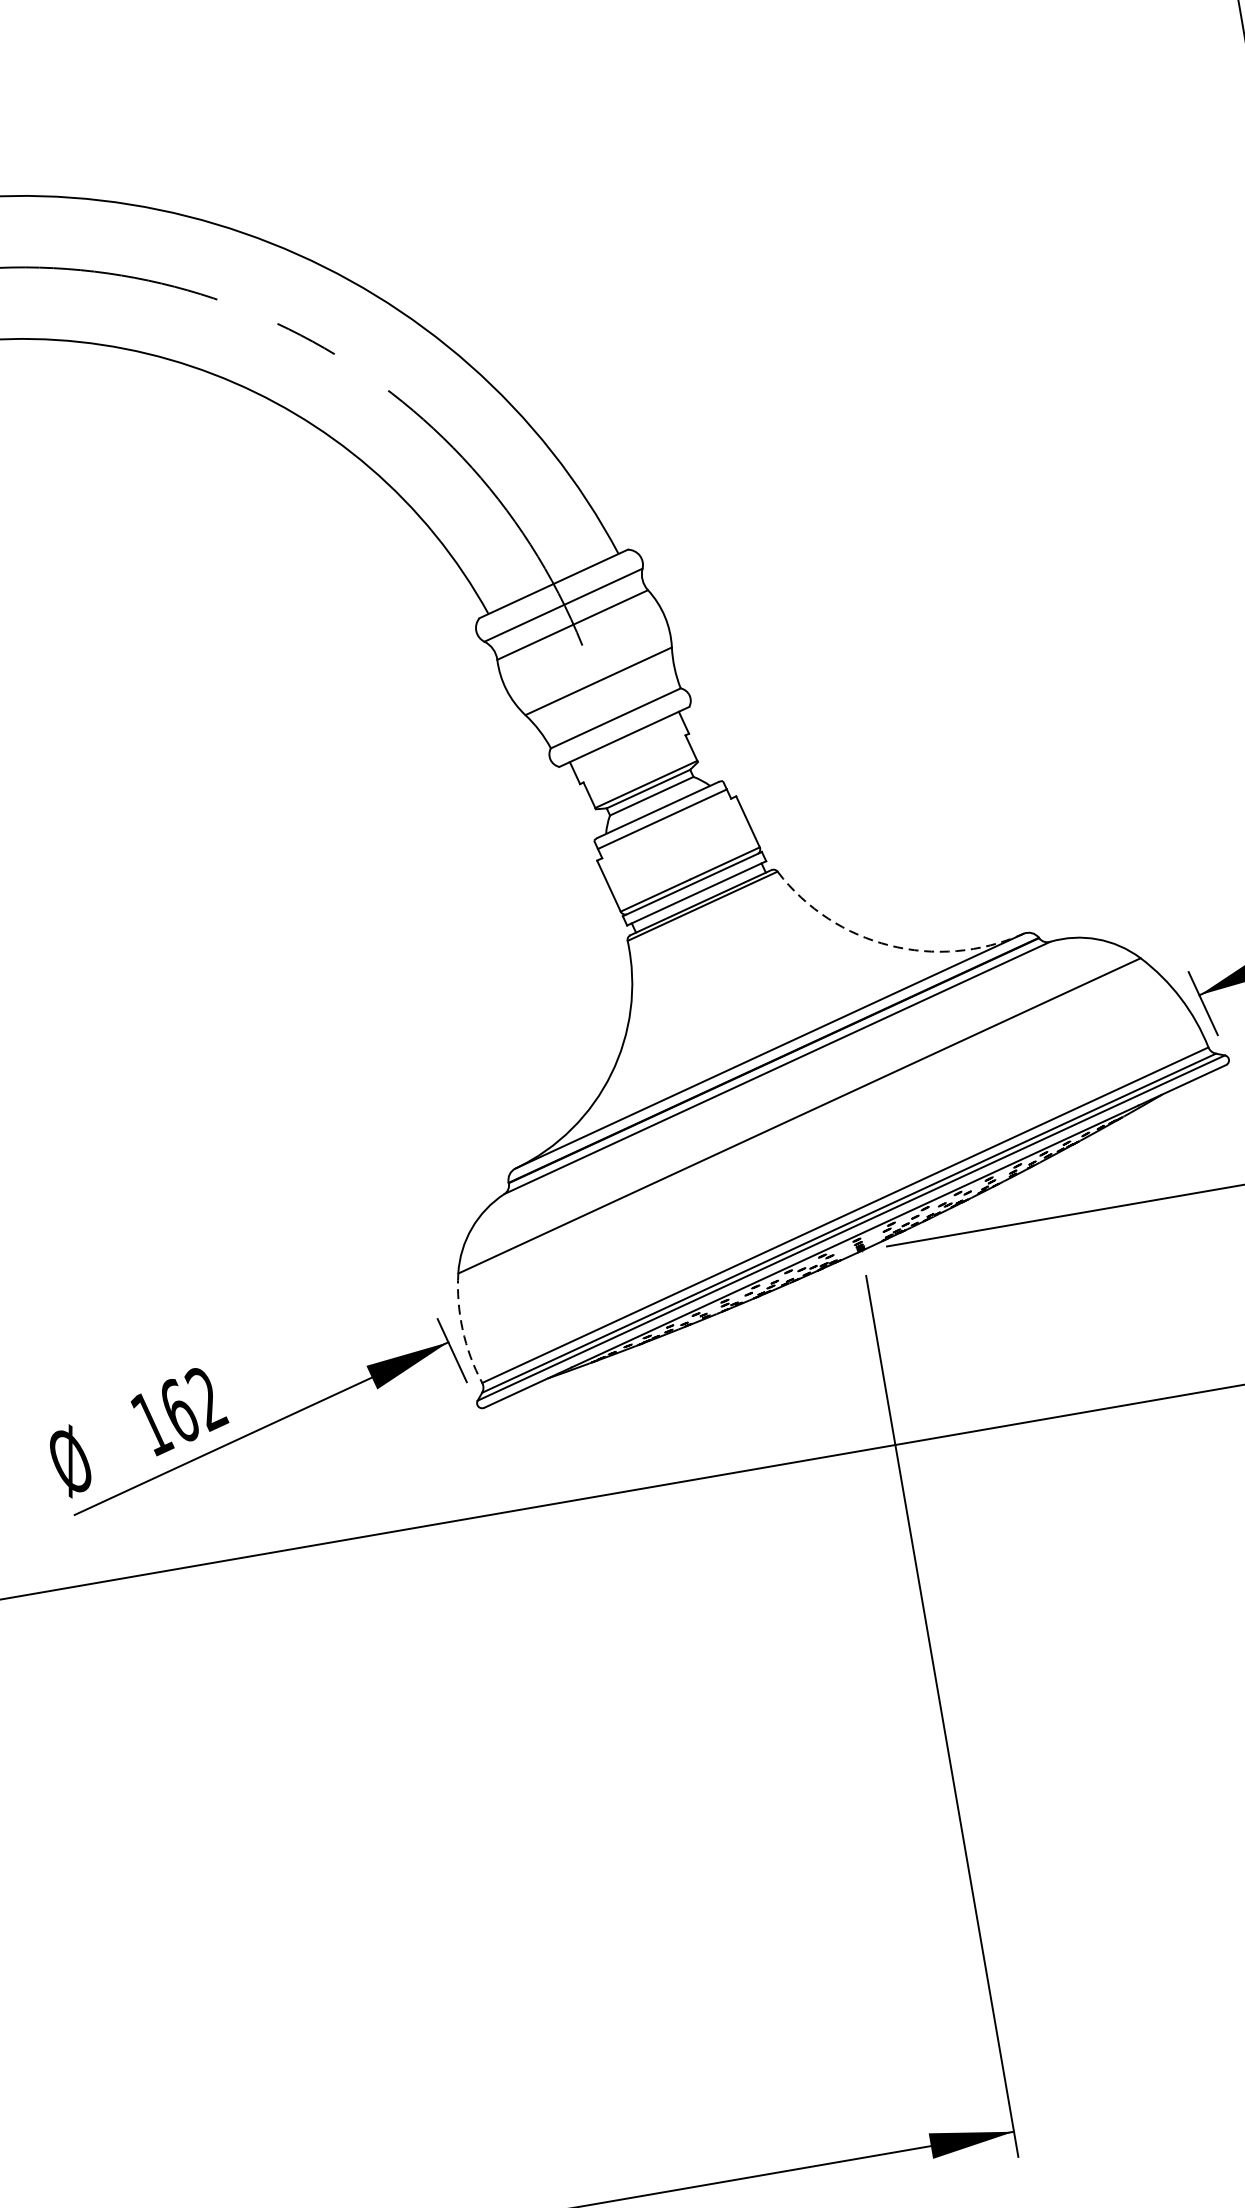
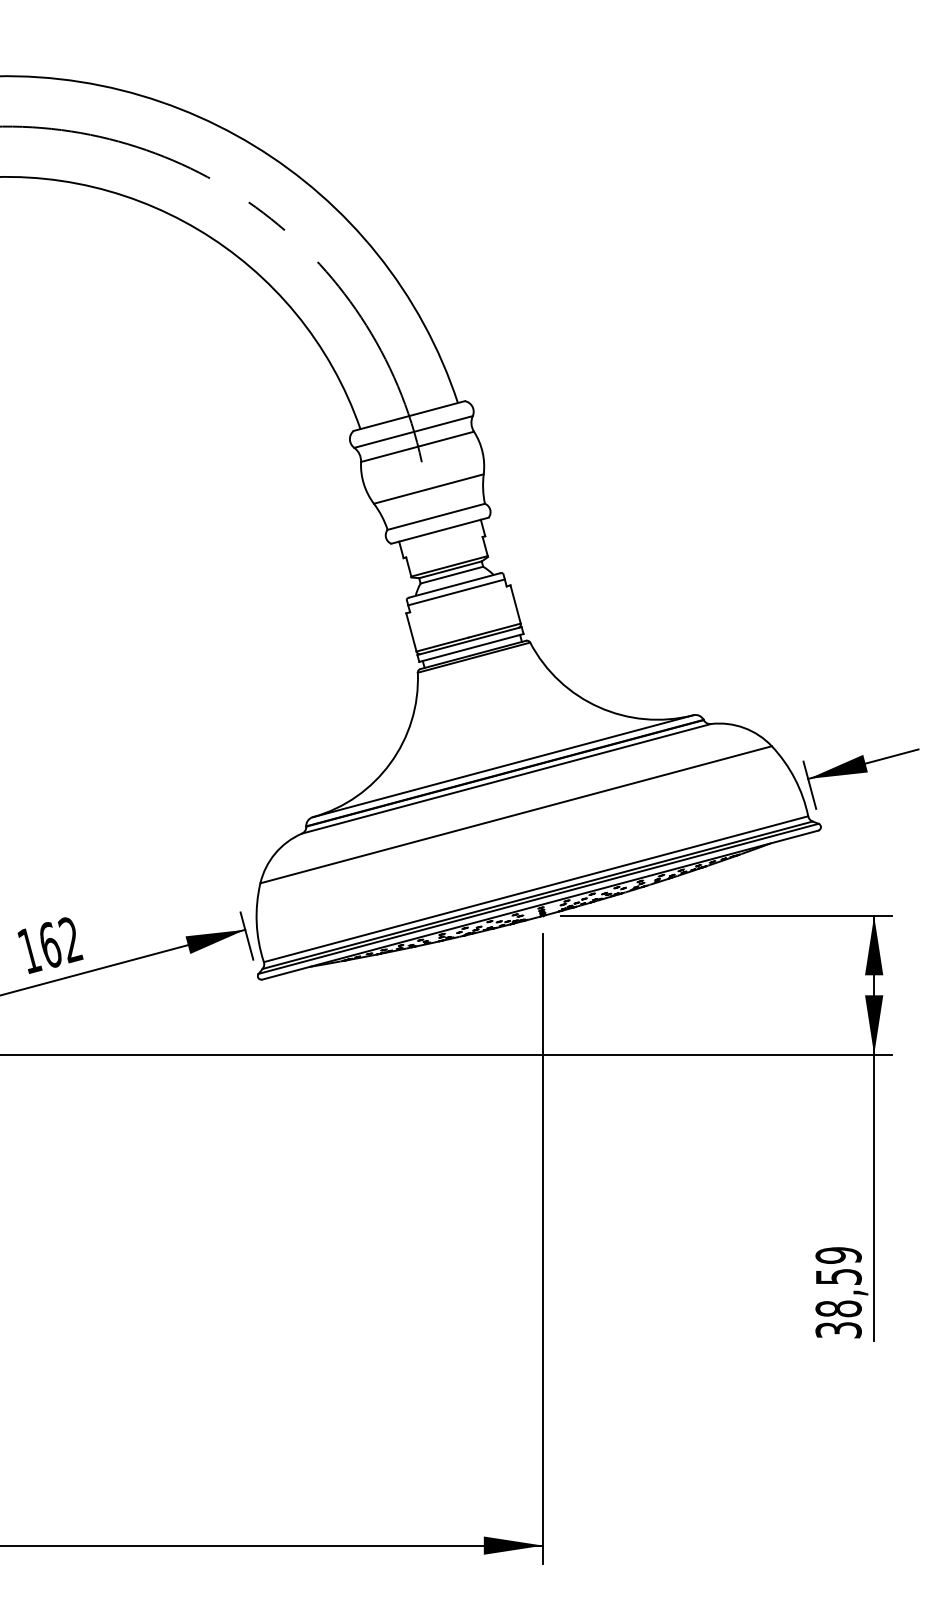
arc: (890, 945) -> (599, 707), dashed -> solid
arc: (462, 1329) -> (256, 922), dashed -> solid

